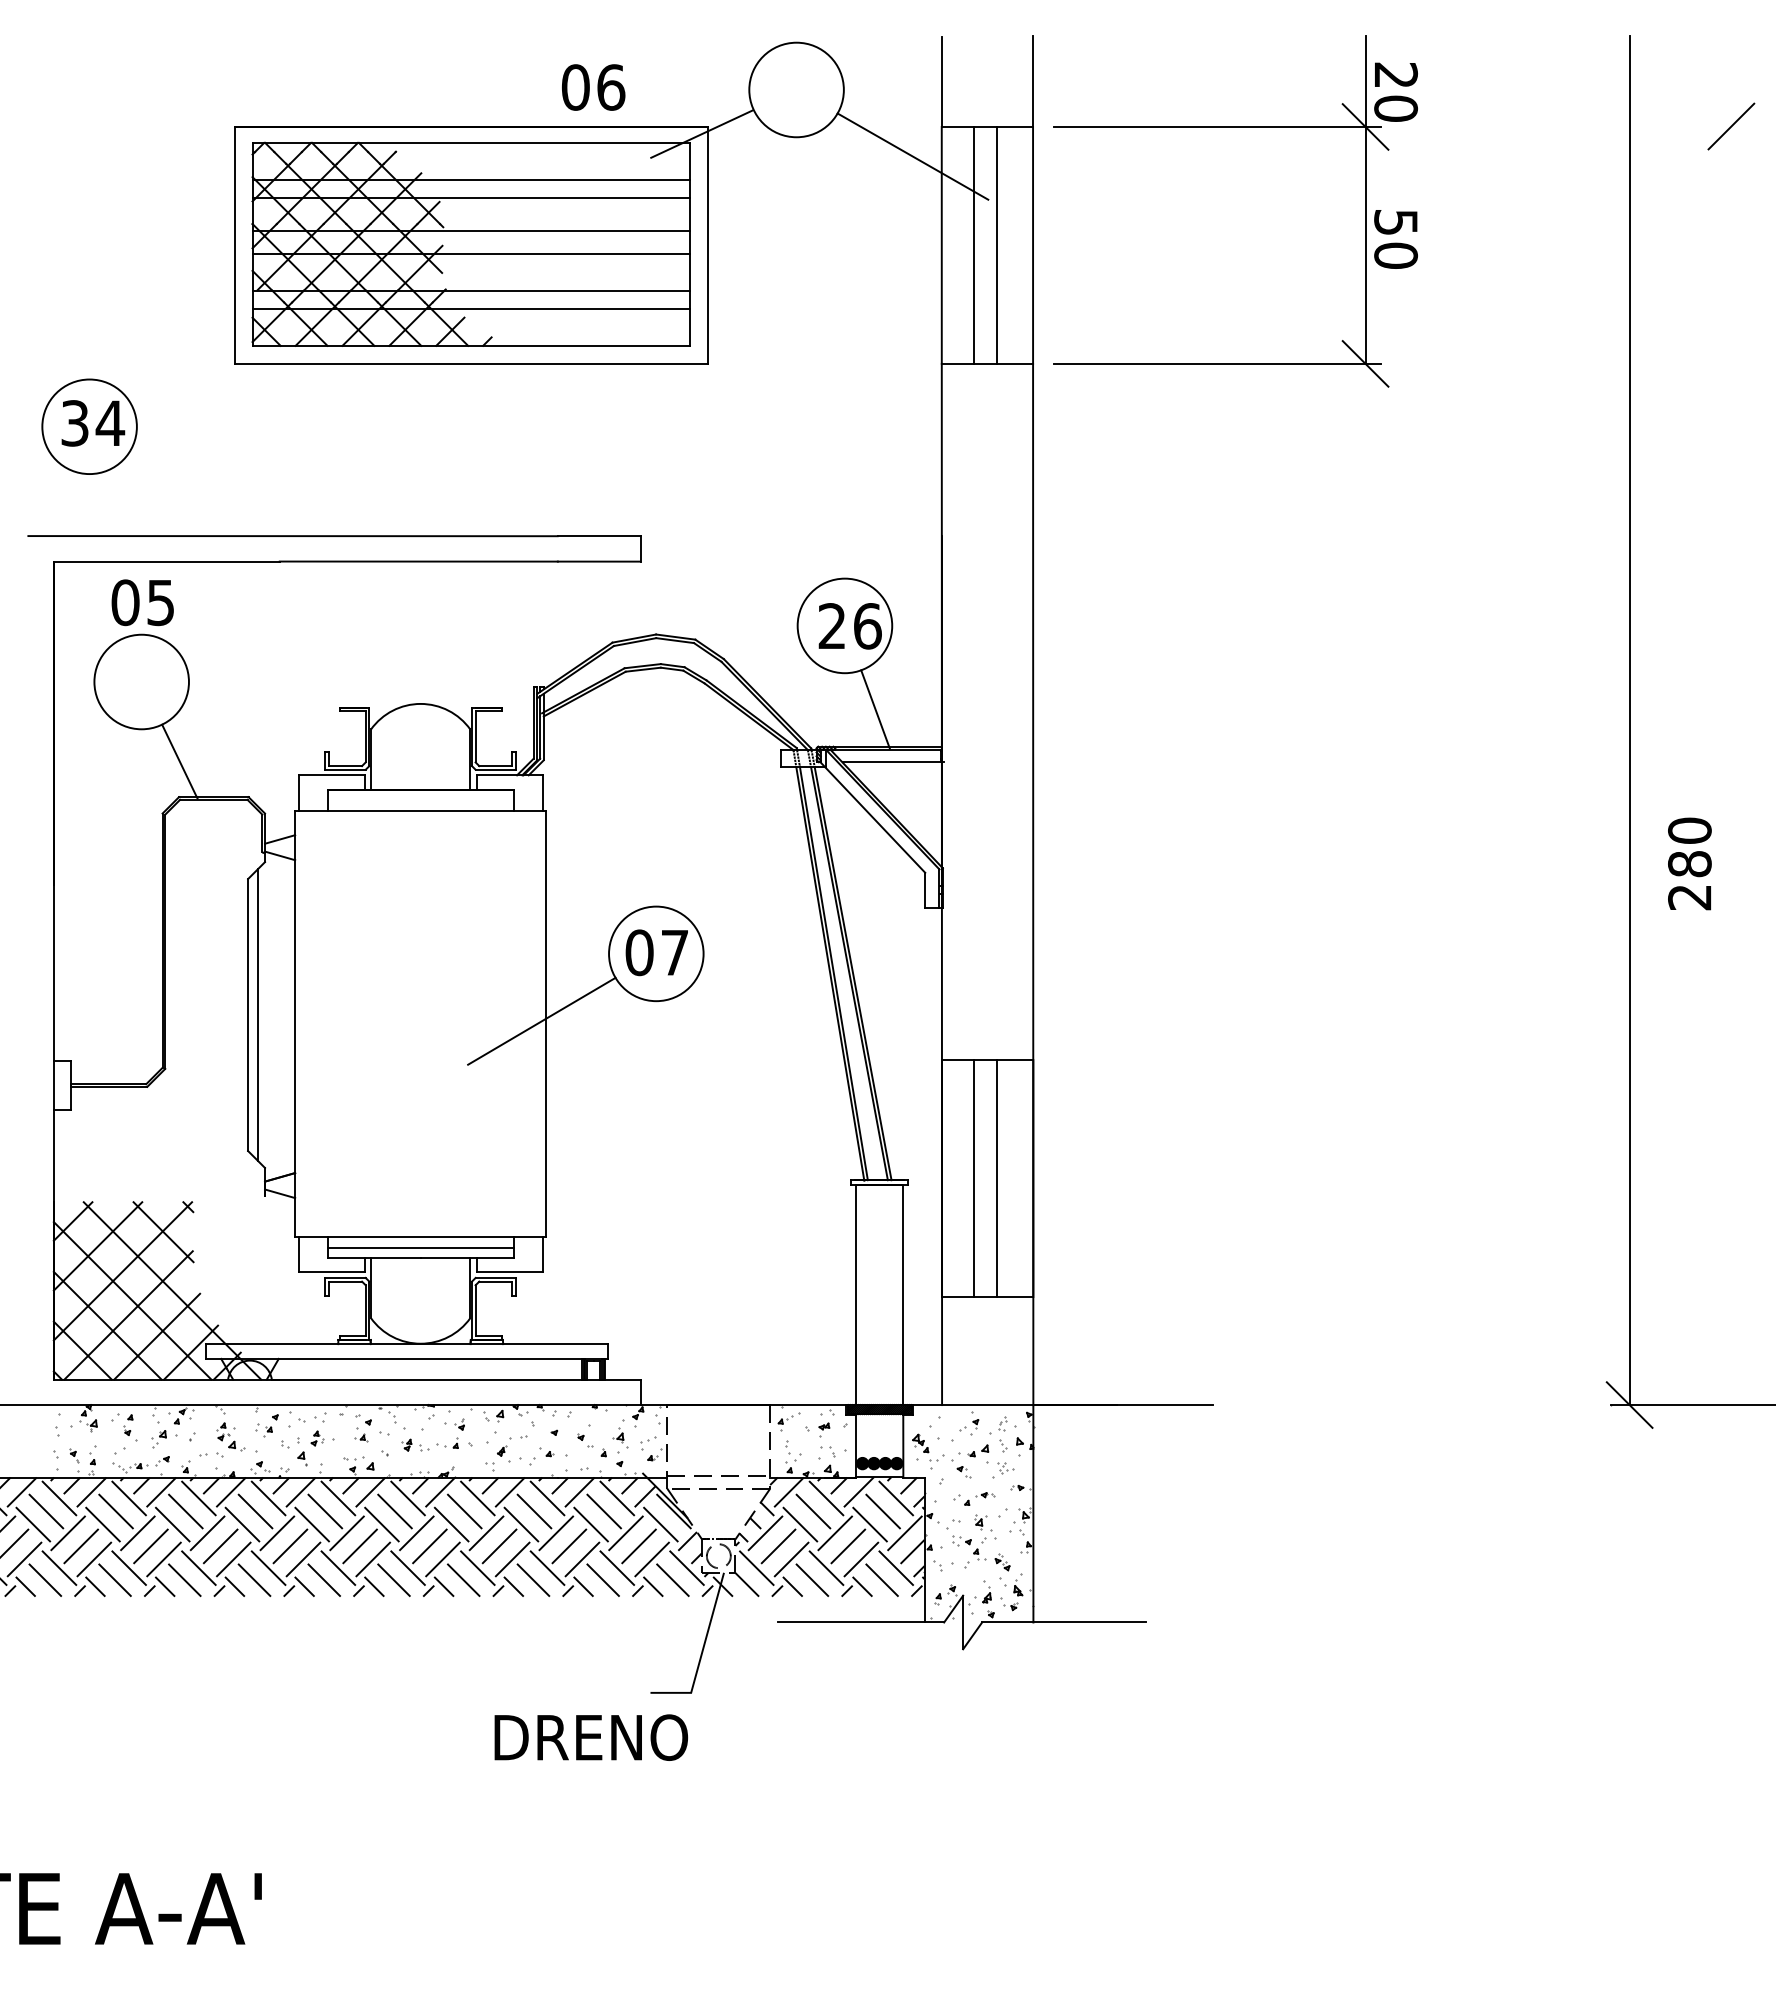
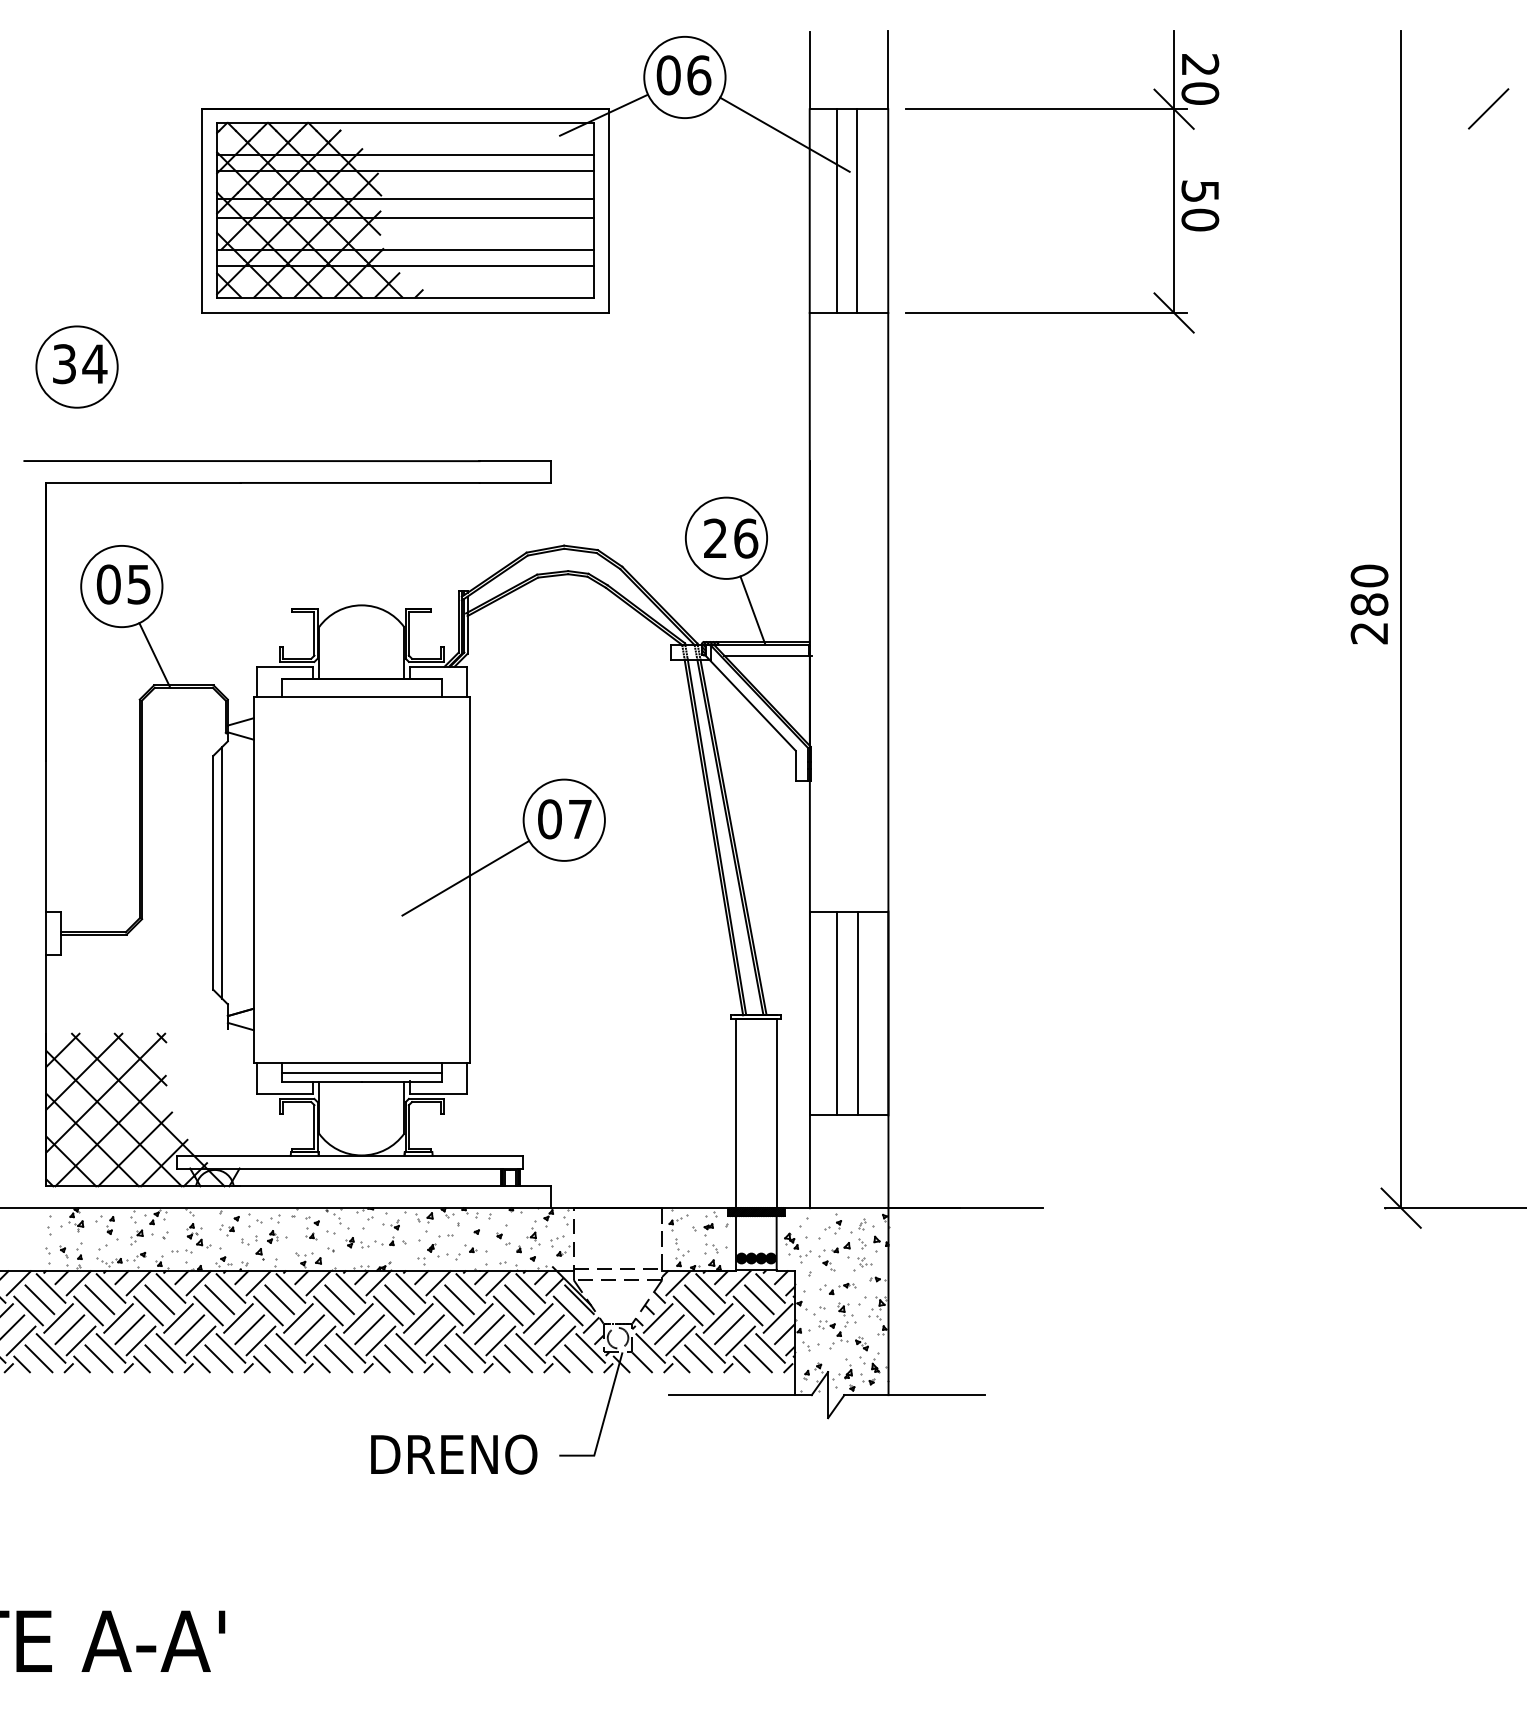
text: (593, 87) -> (683, 75), moved
text: (142, 602) -> (123, 584), moved
text: (1689, 863) -> (1369, 604), moved
text: (591, 1737) -> (454, 1454), moved

